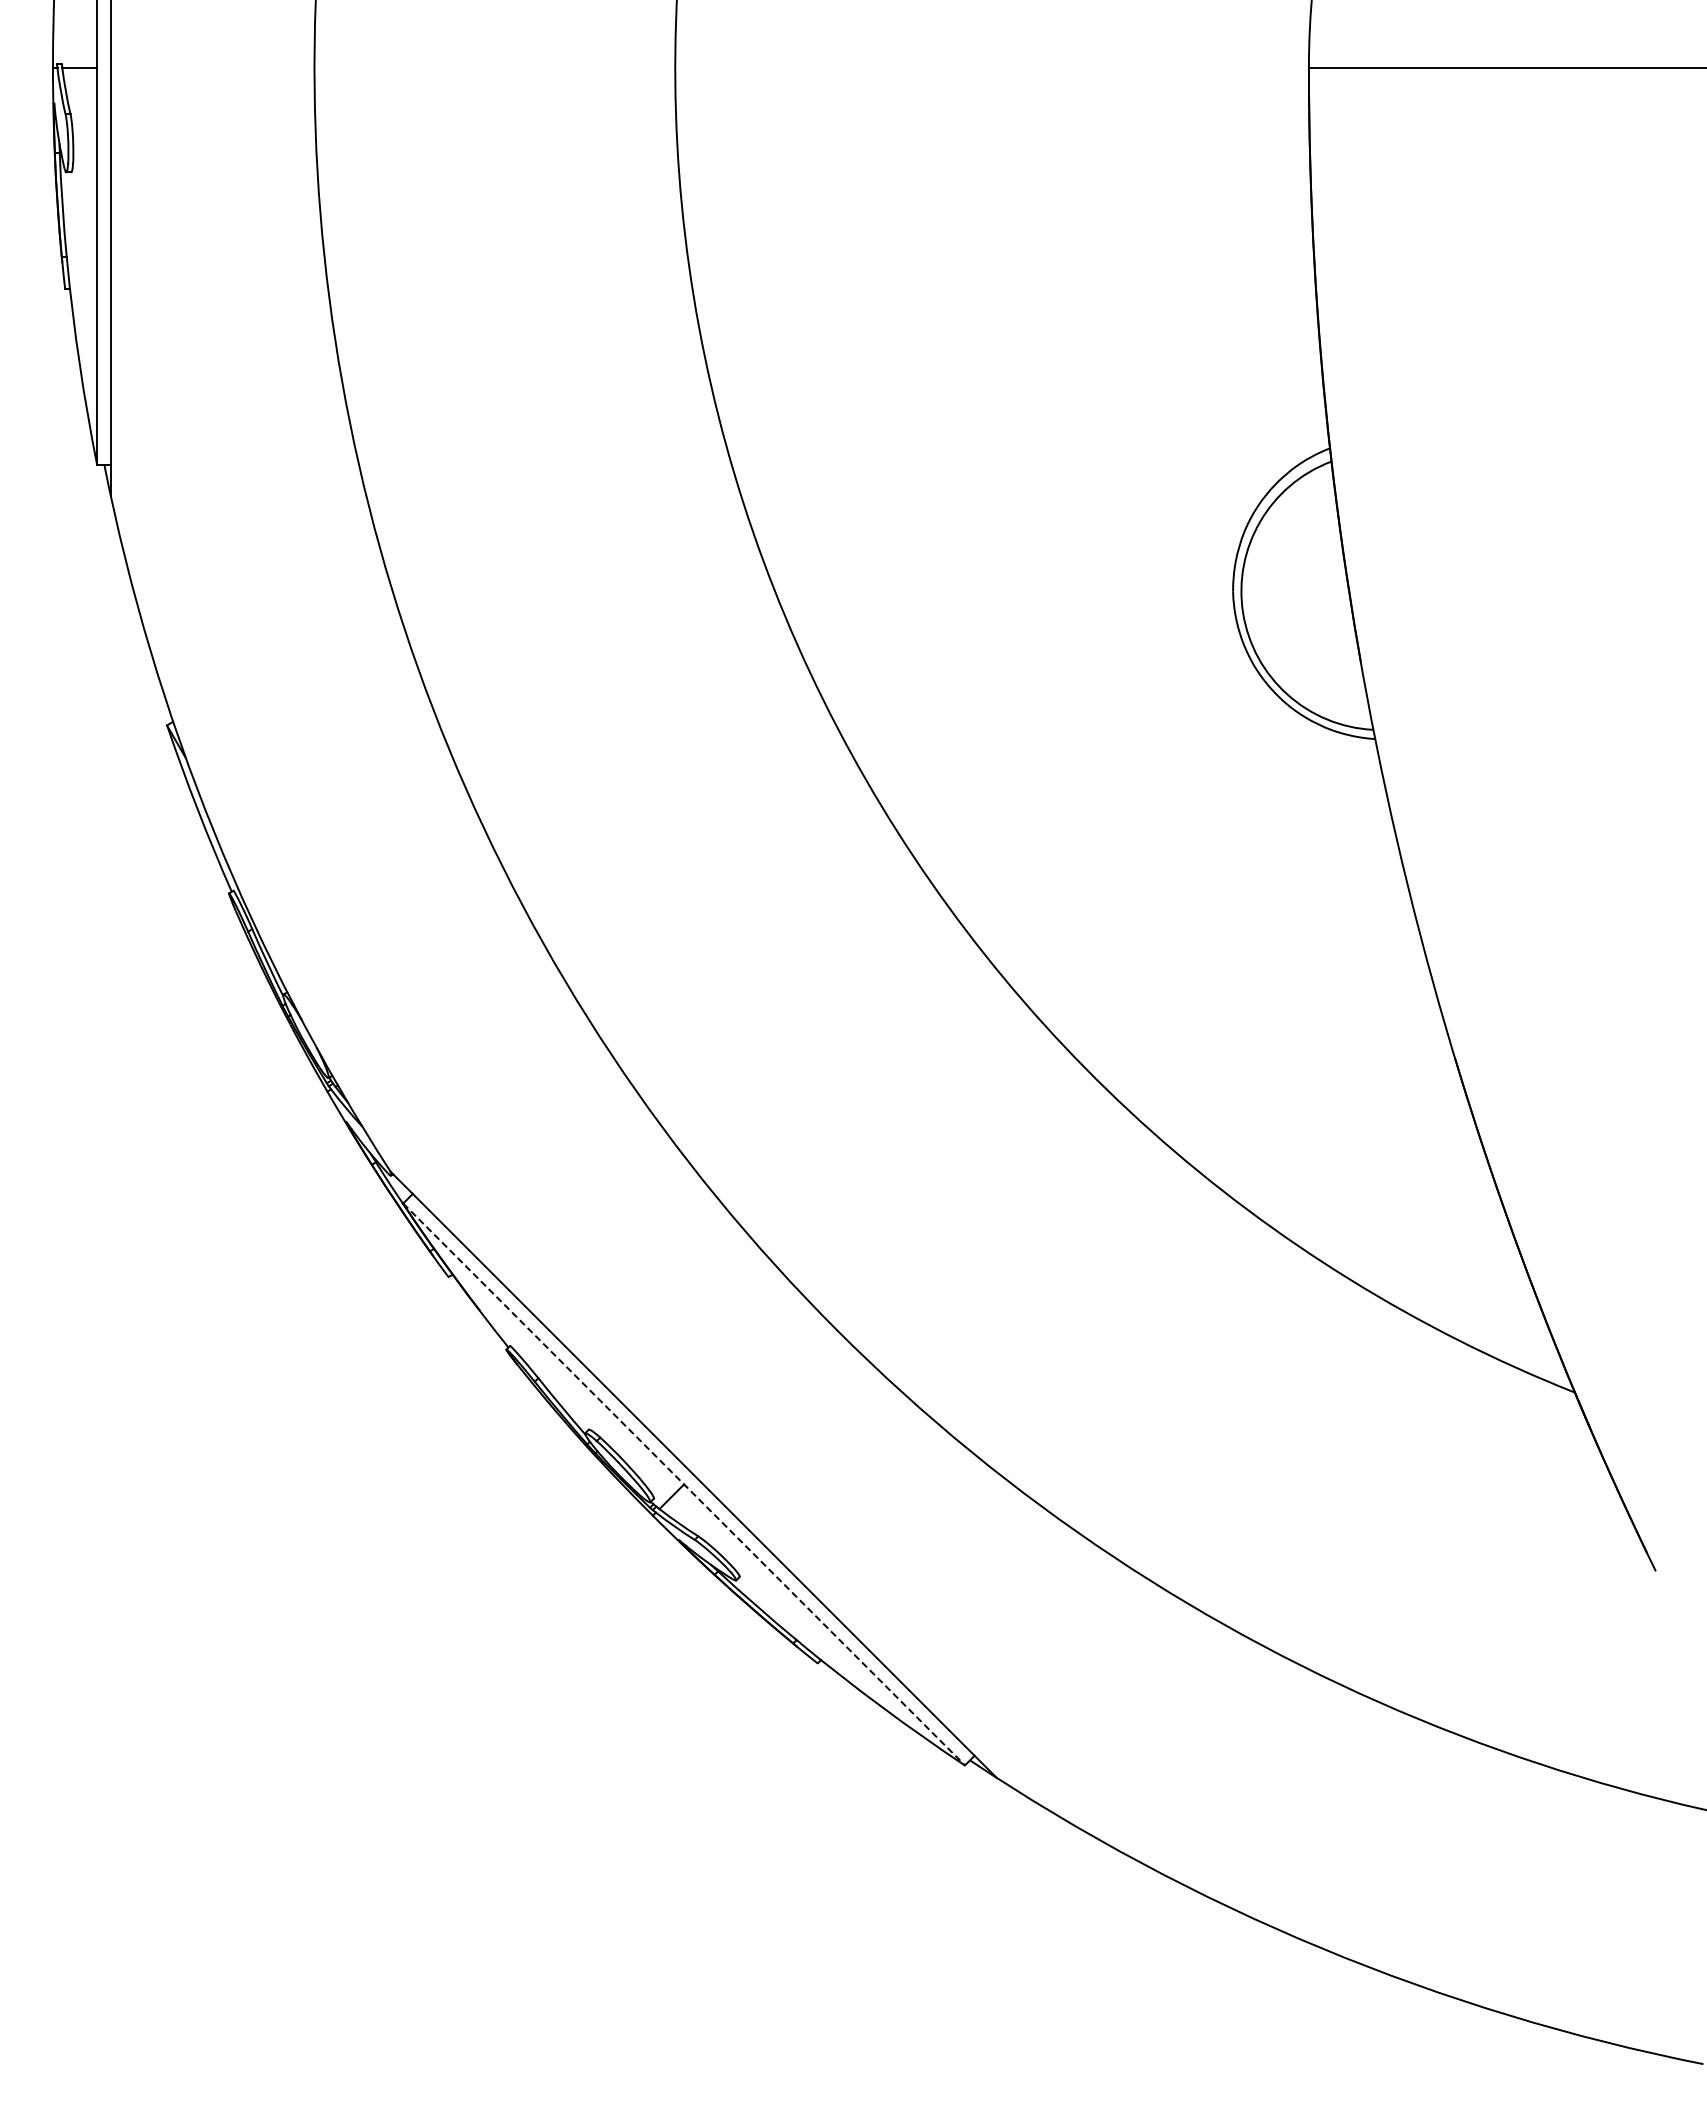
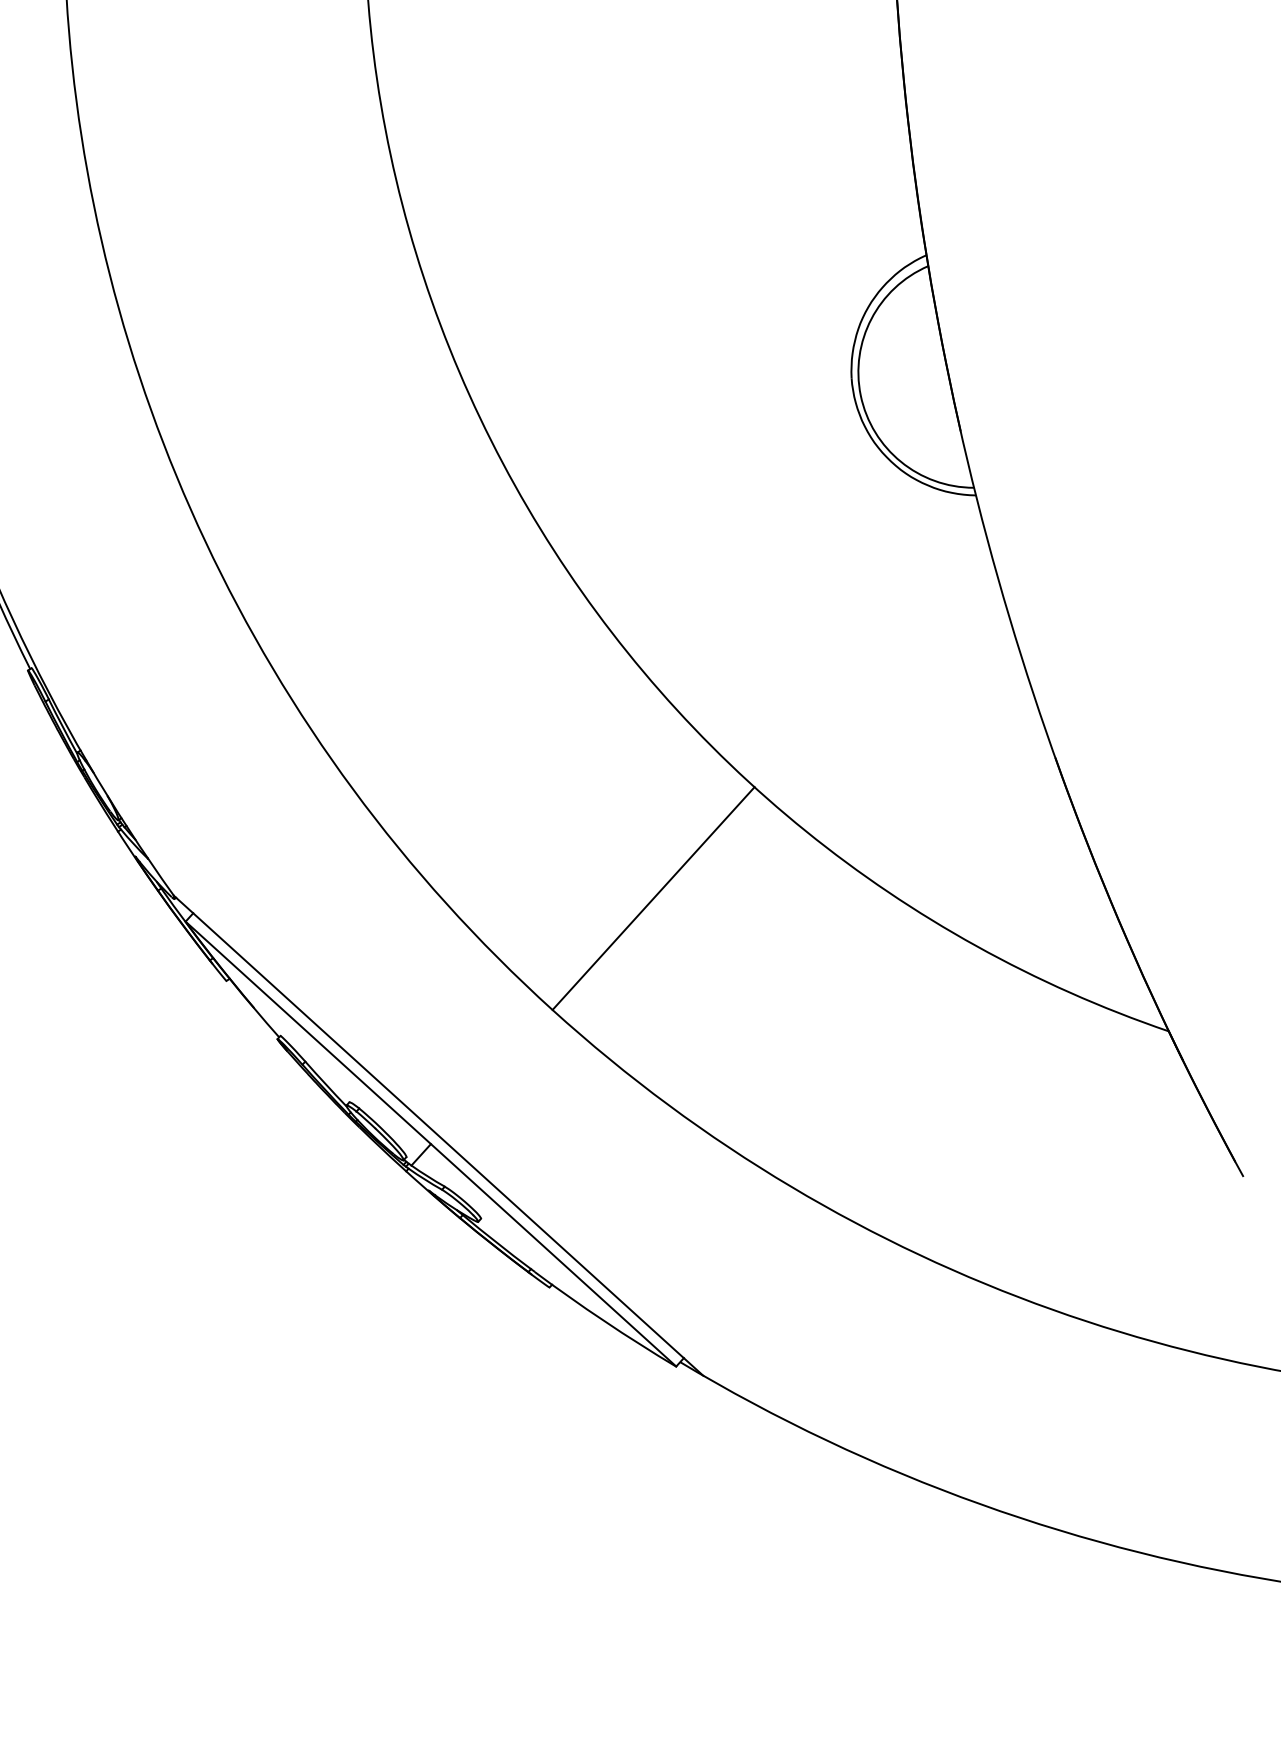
line: (964, 1202) -> (652, 897), added
line: (684, 1484) -> (431, 1144), dashed -> solid

